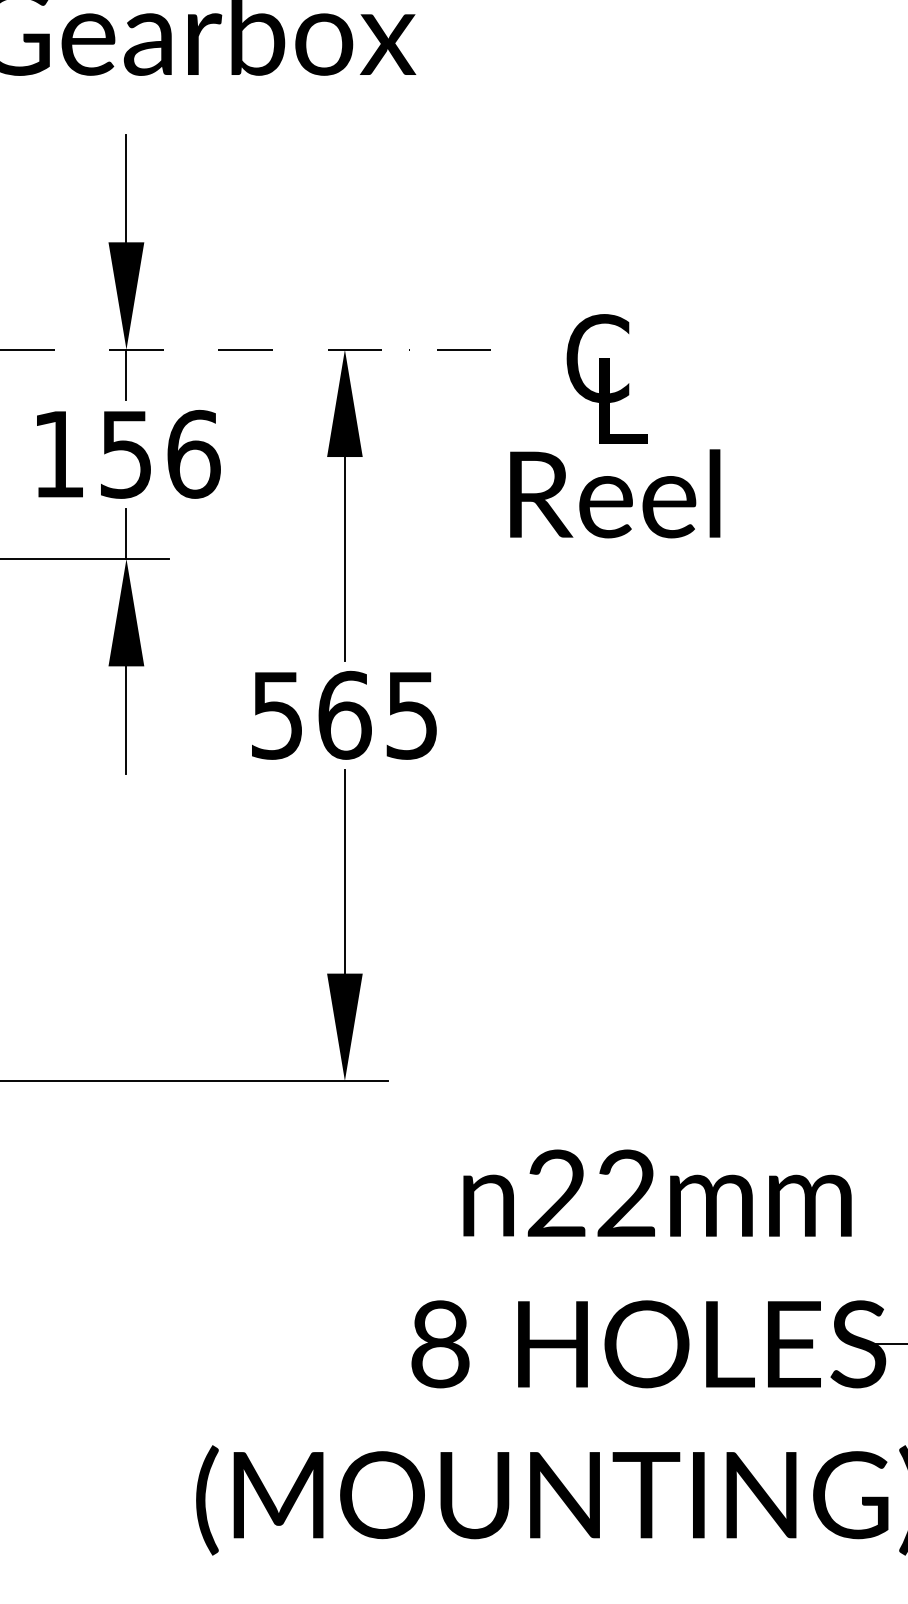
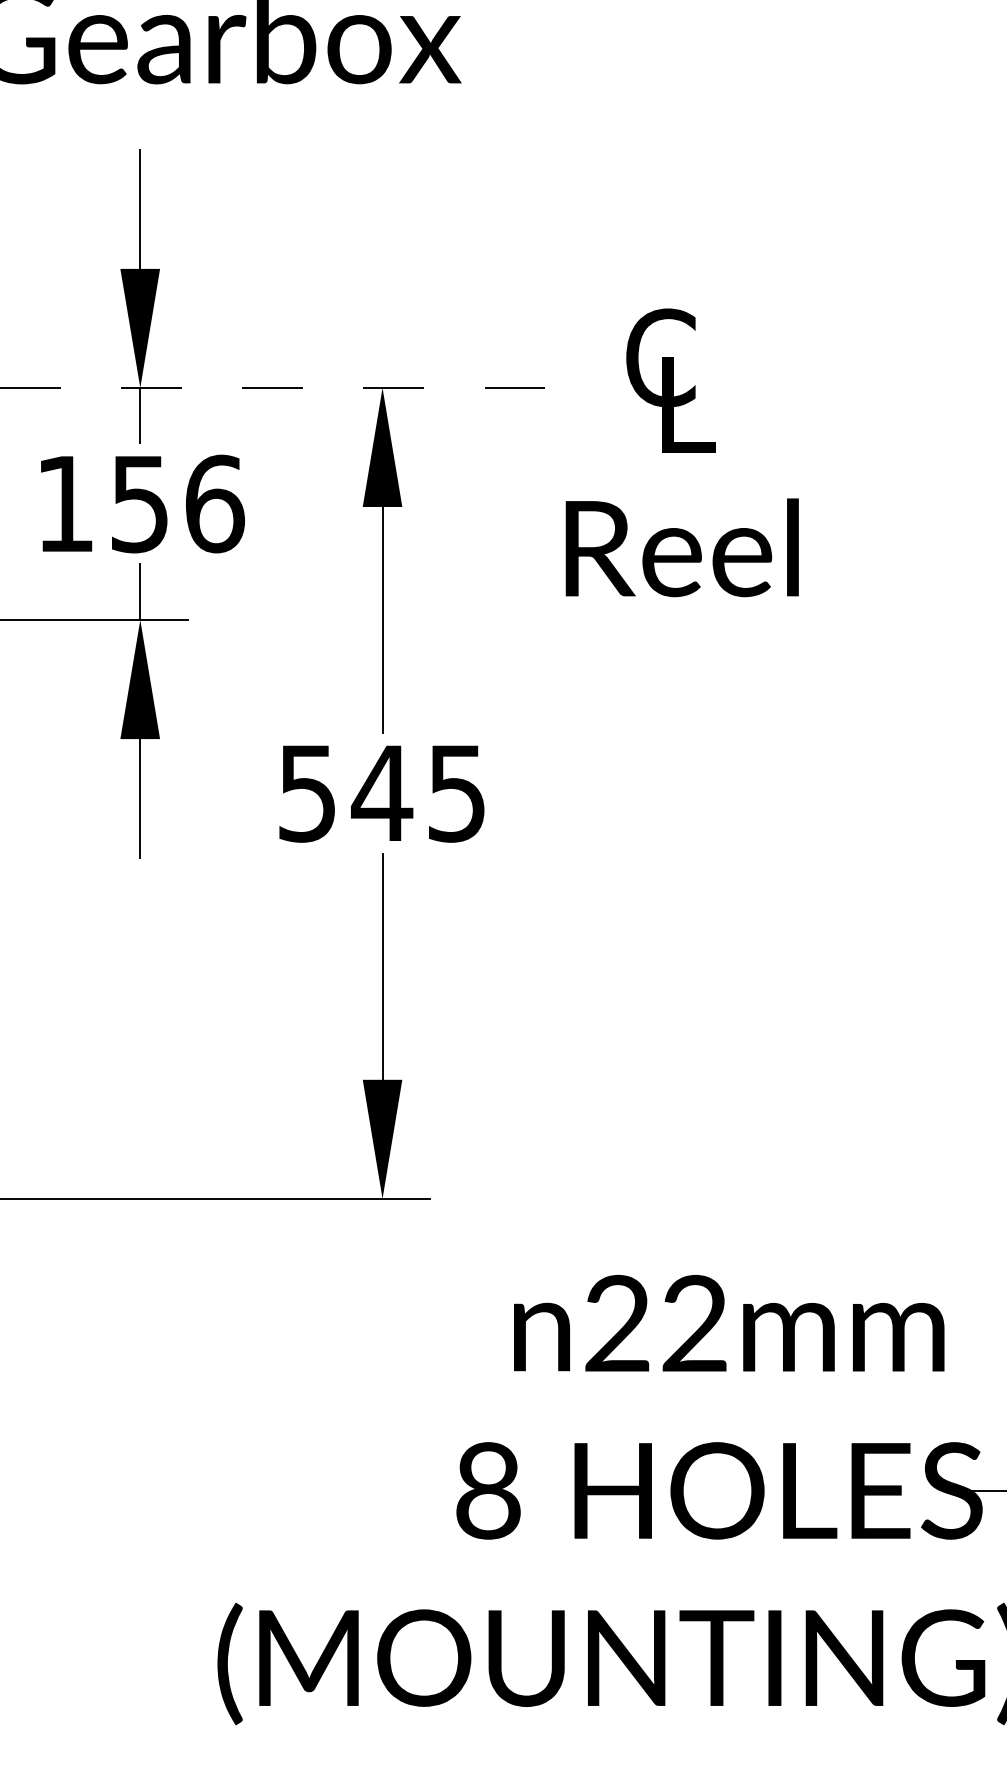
text: (606, 378) -> (670, 379), moved
text: (344, 714) -> (382, 792), 565 -> 545

